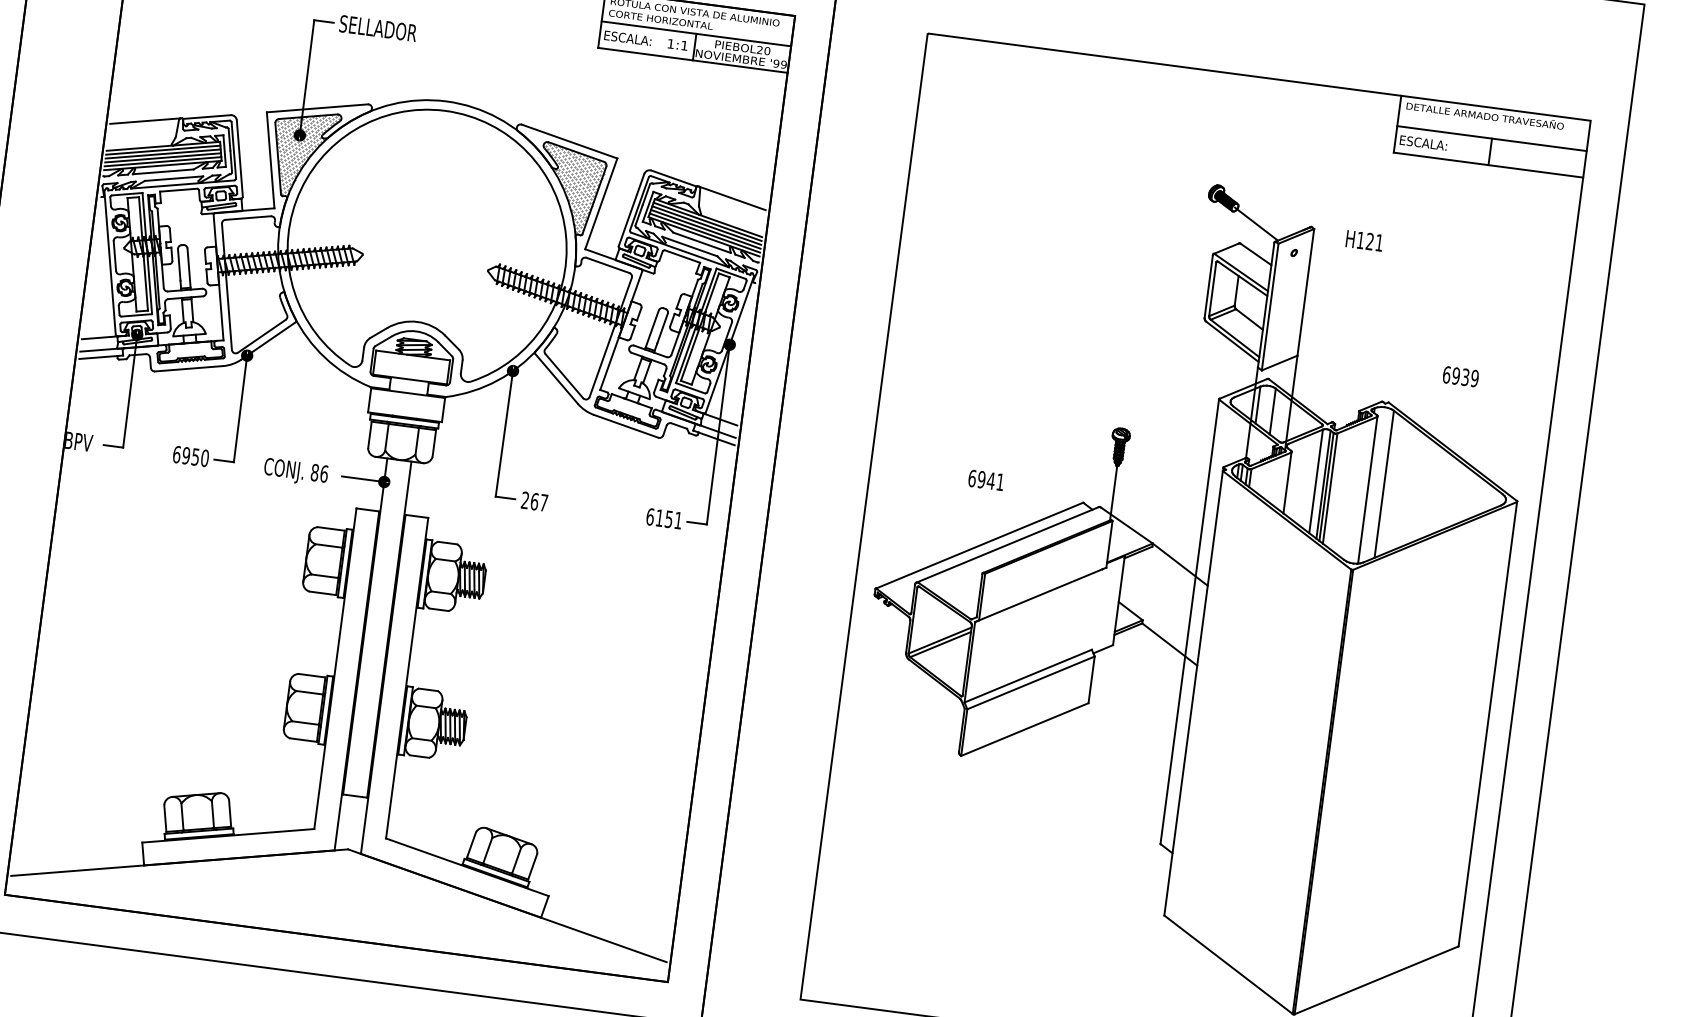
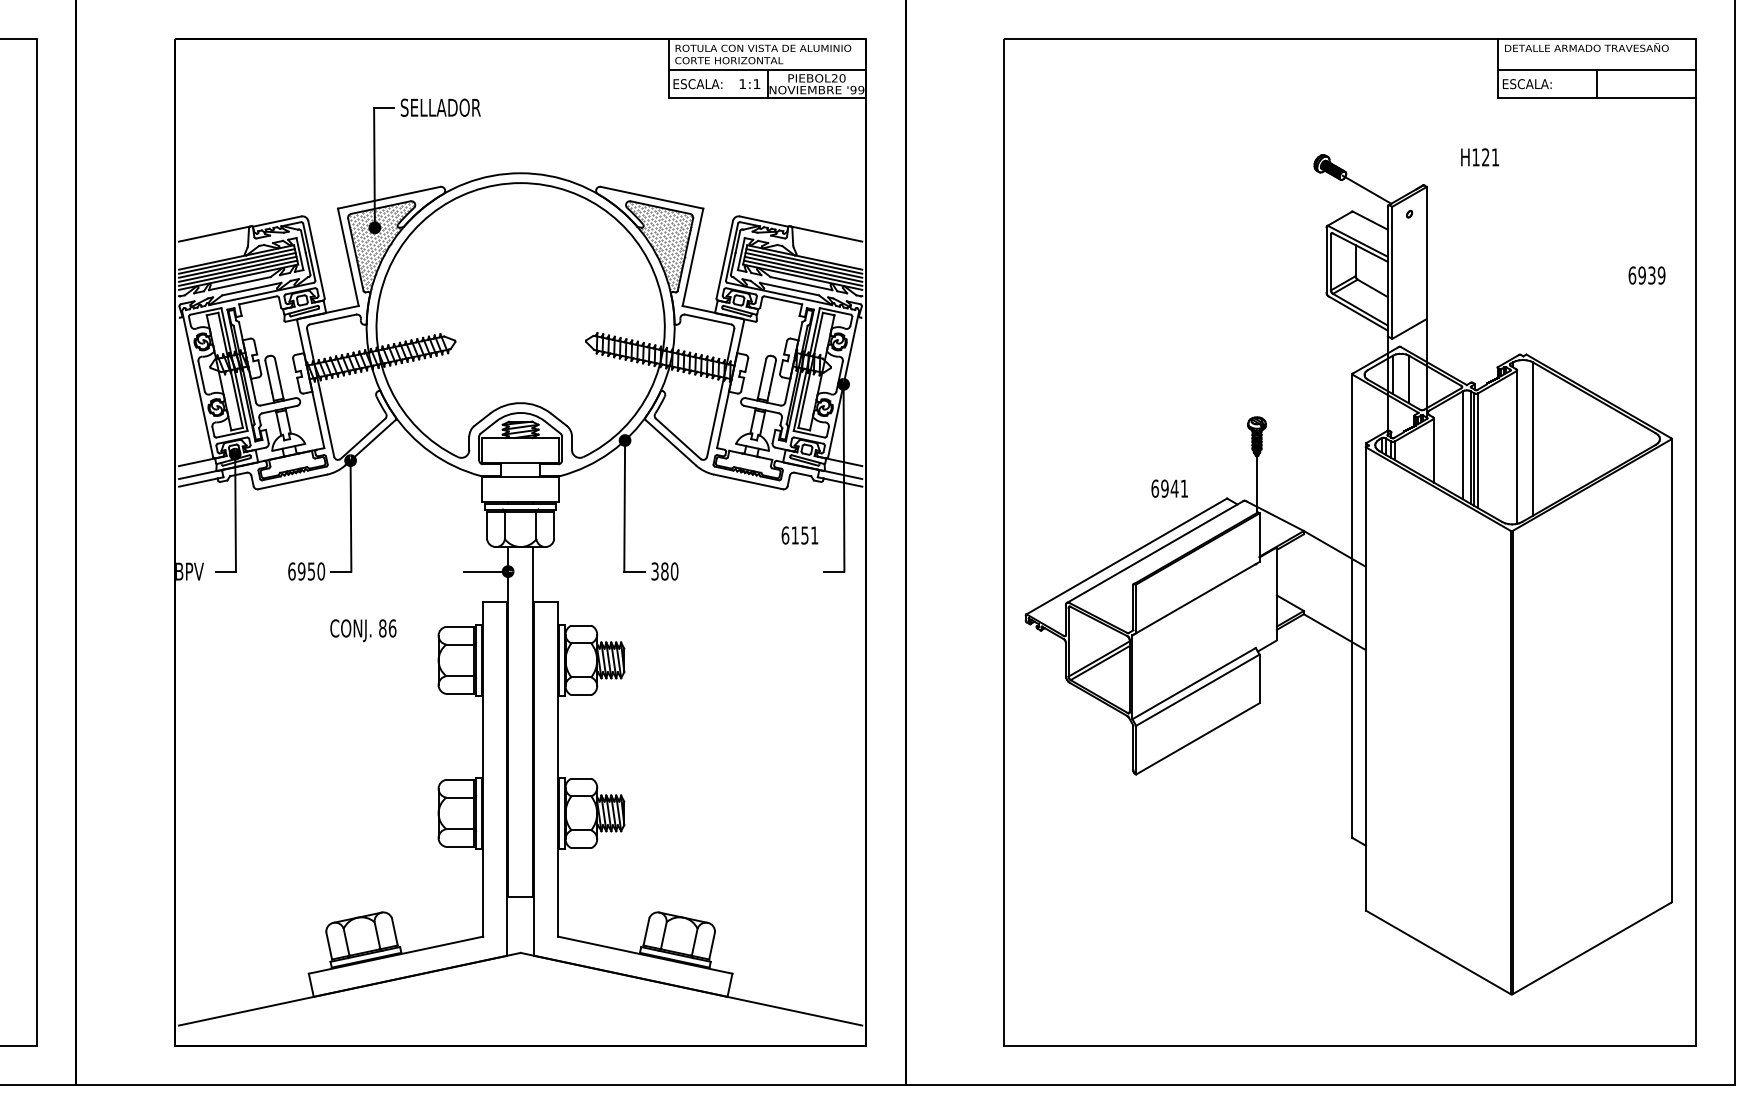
text: (1364, 241) -> (1479, 157), moved
text: (1460, 376) -> (1646, 275), moved
text: (296, 472) -> (363, 630), moved
text: (986, 480) -> (1169, 488), moved
text: (534, 501) -> (664, 571), 267 -> 380
text: (663, 518) -> (799, 535), moved

